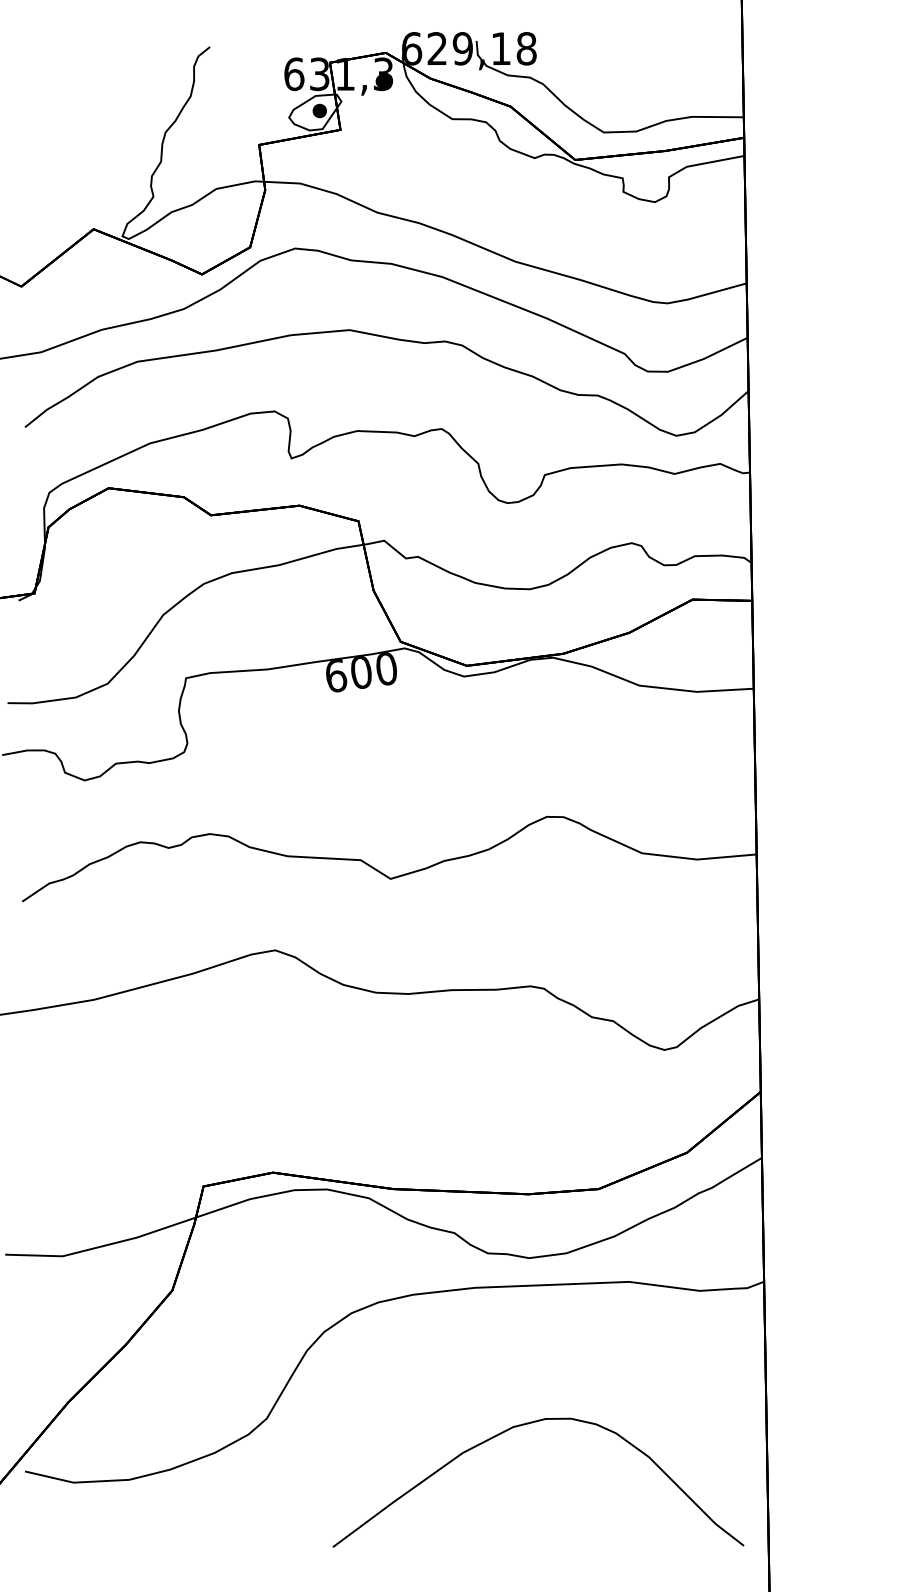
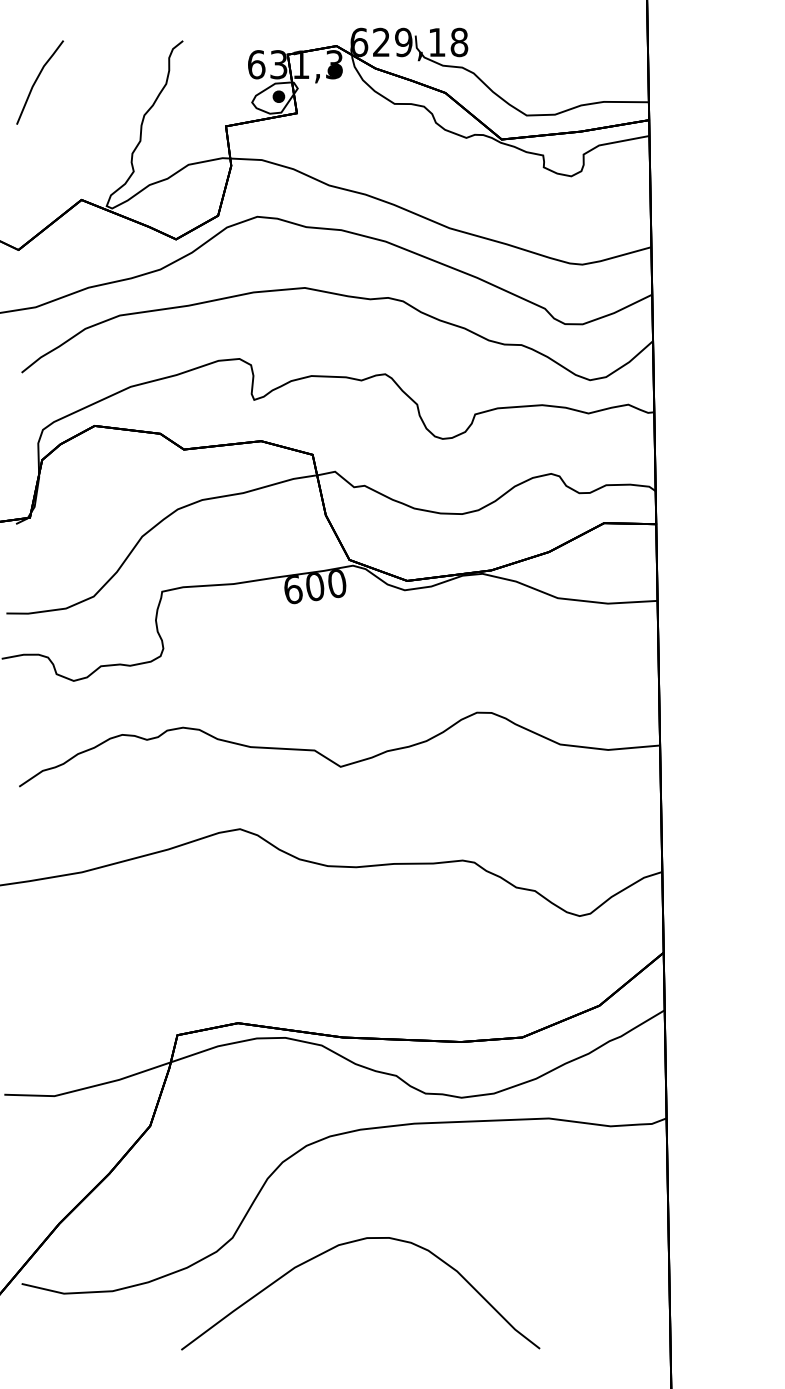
line: (43, 92) -> (37, 80), added
curve: (522, 1426) -> (346, 1244), moved

